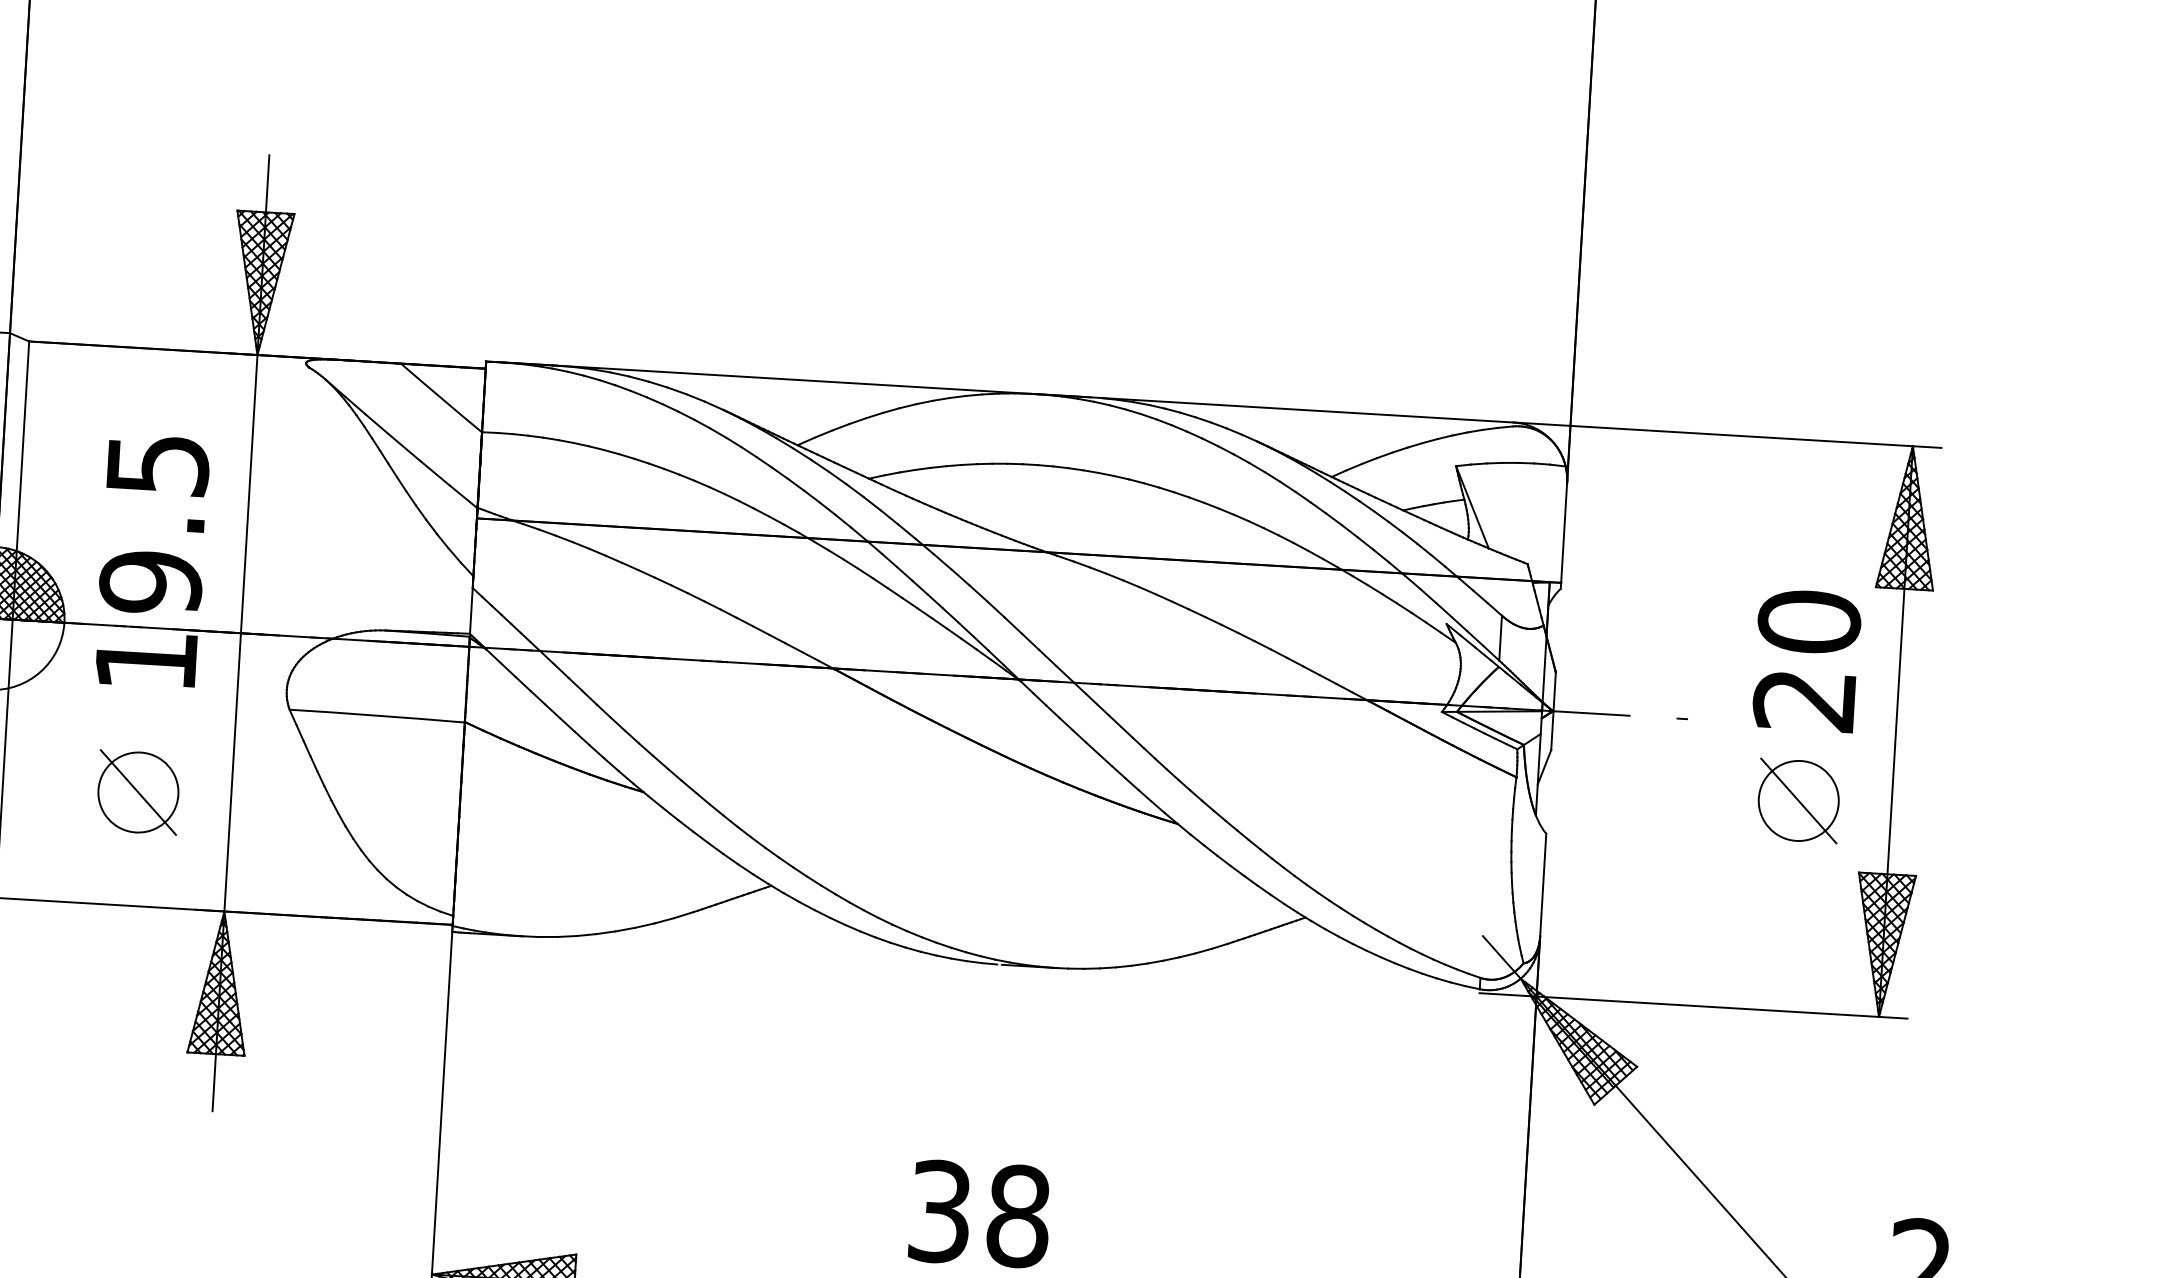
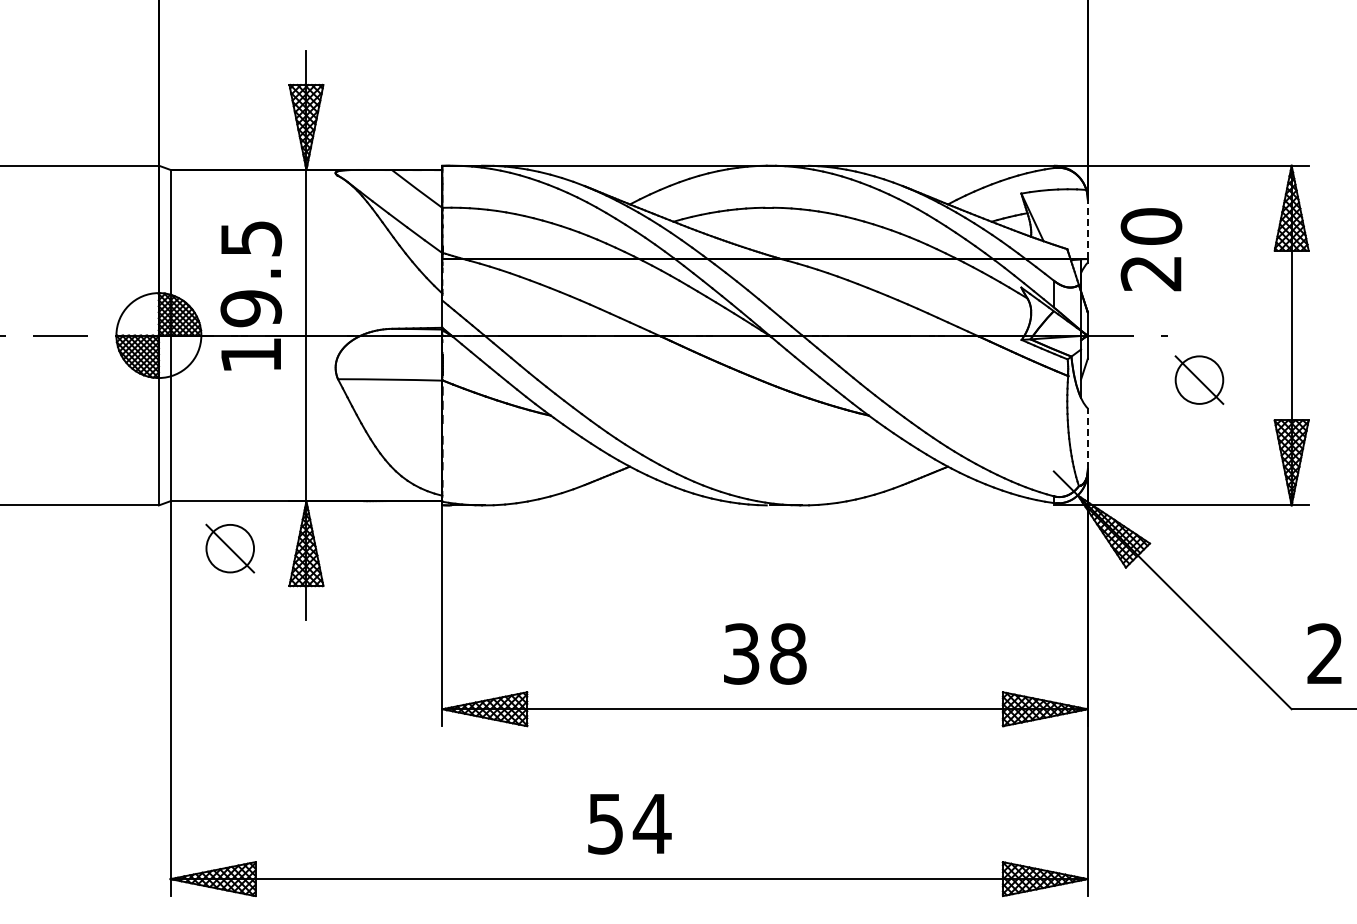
line: (1563, 533) -> (1087, 229), solid -> dashed
text: (1807, 660) -> (1151, 249), moved
part: (138, 792) -> (230, 548), moved
part: (1798, 799) -> (1199, 379), moved
line: (1542, 884) -> (1087, 438), solid -> dashed

